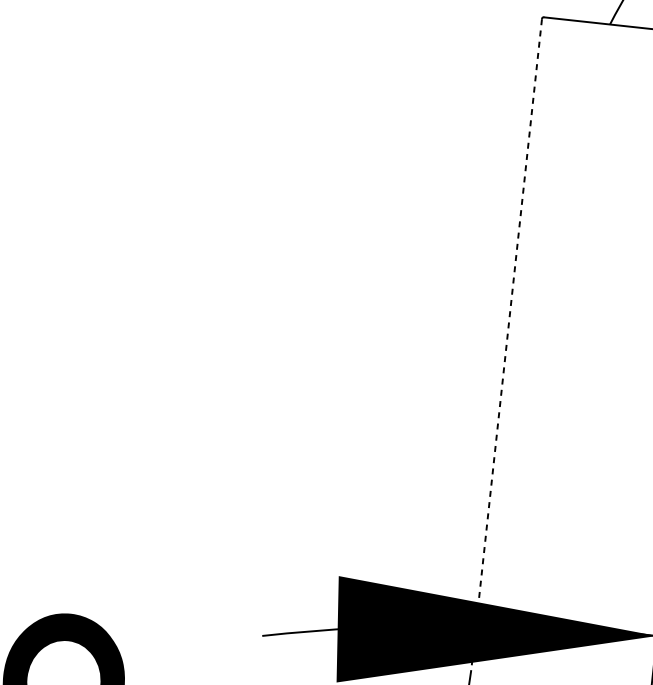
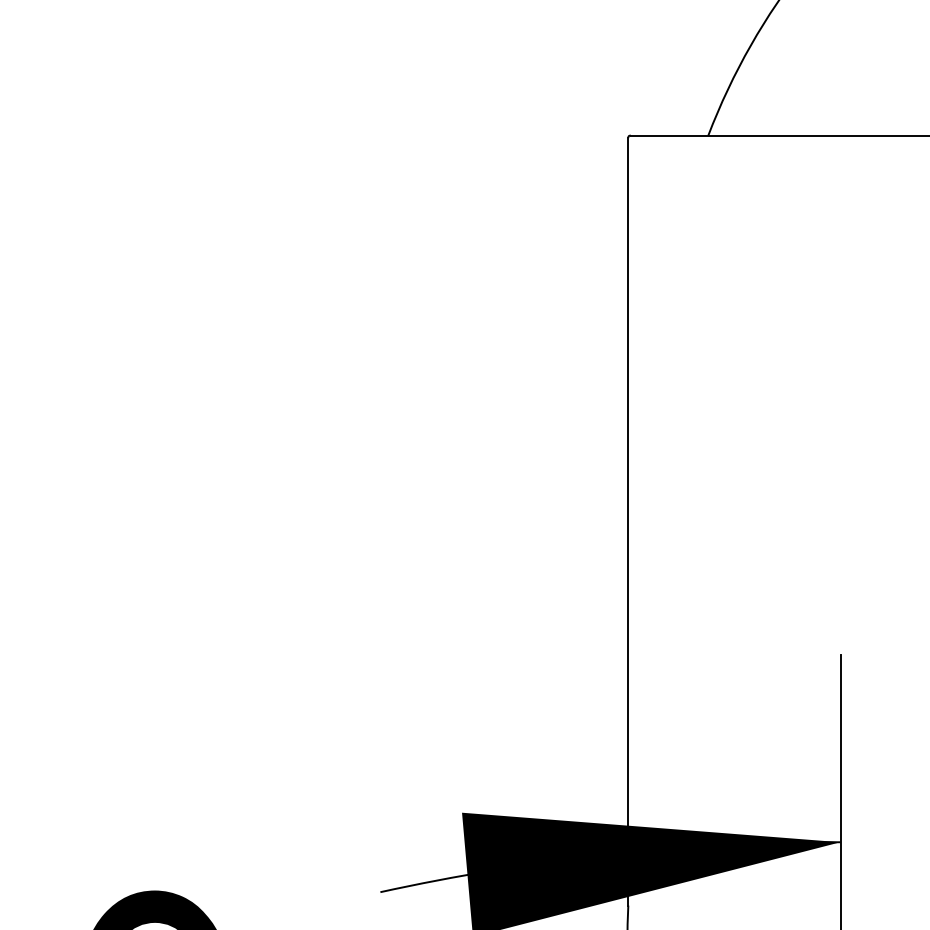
line: (506, 344) -> (628, 521), dashed -> solid

